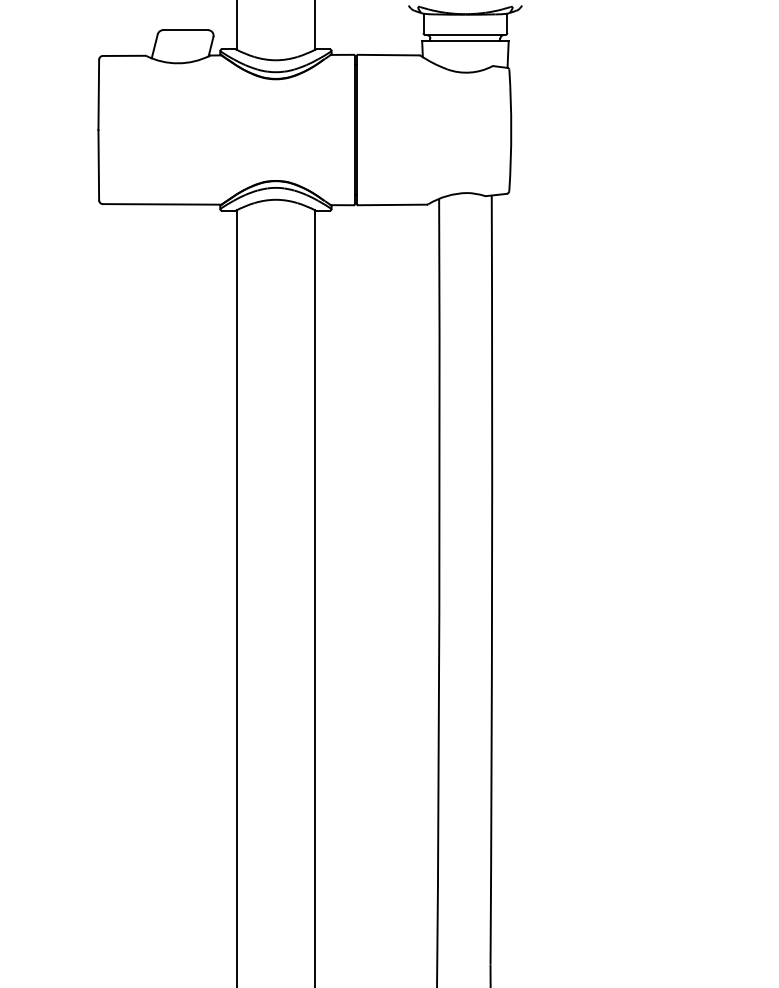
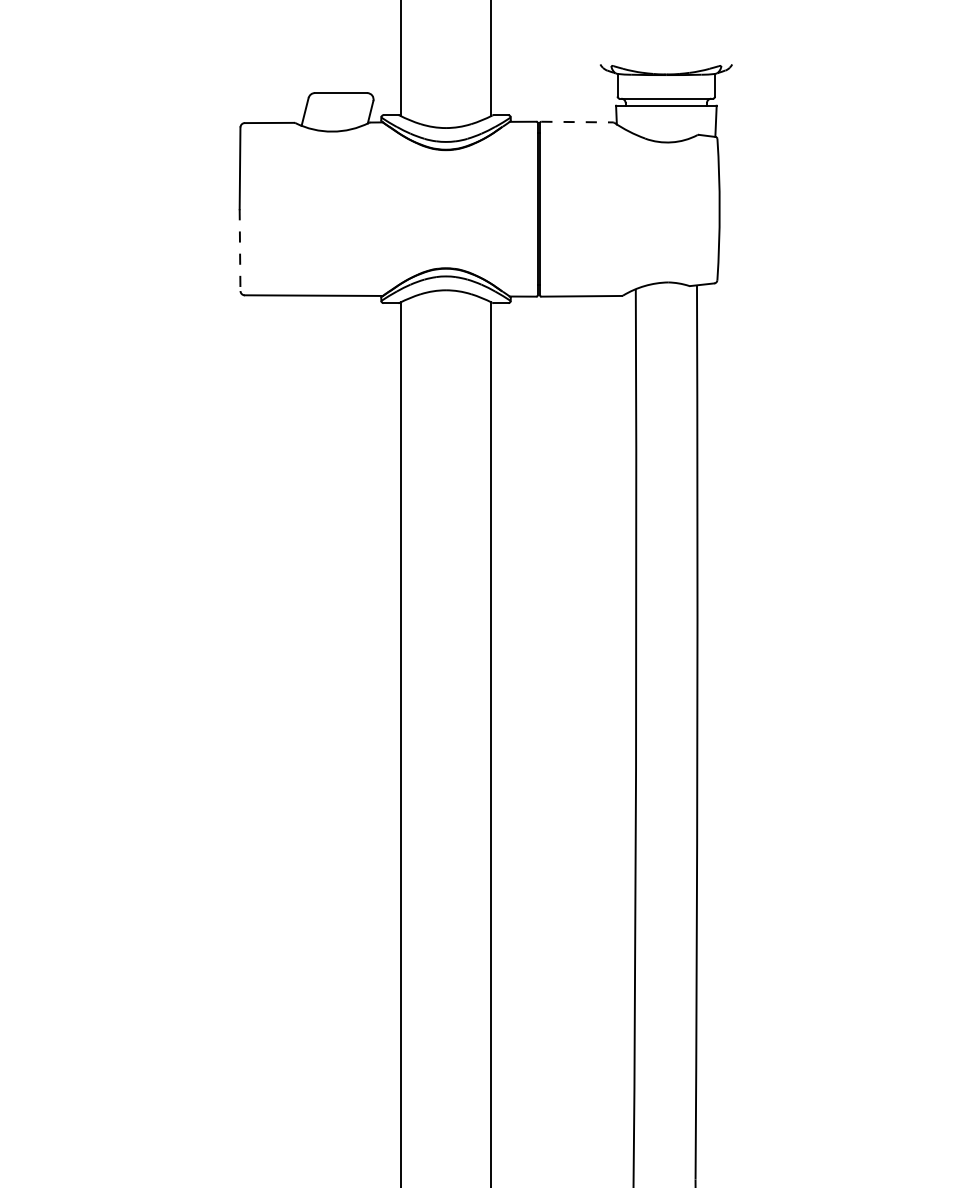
line: (388, 55) -> (577, 122), solid -> dashed
line: (99, 165) -> (240, 250), solid -> dashed

